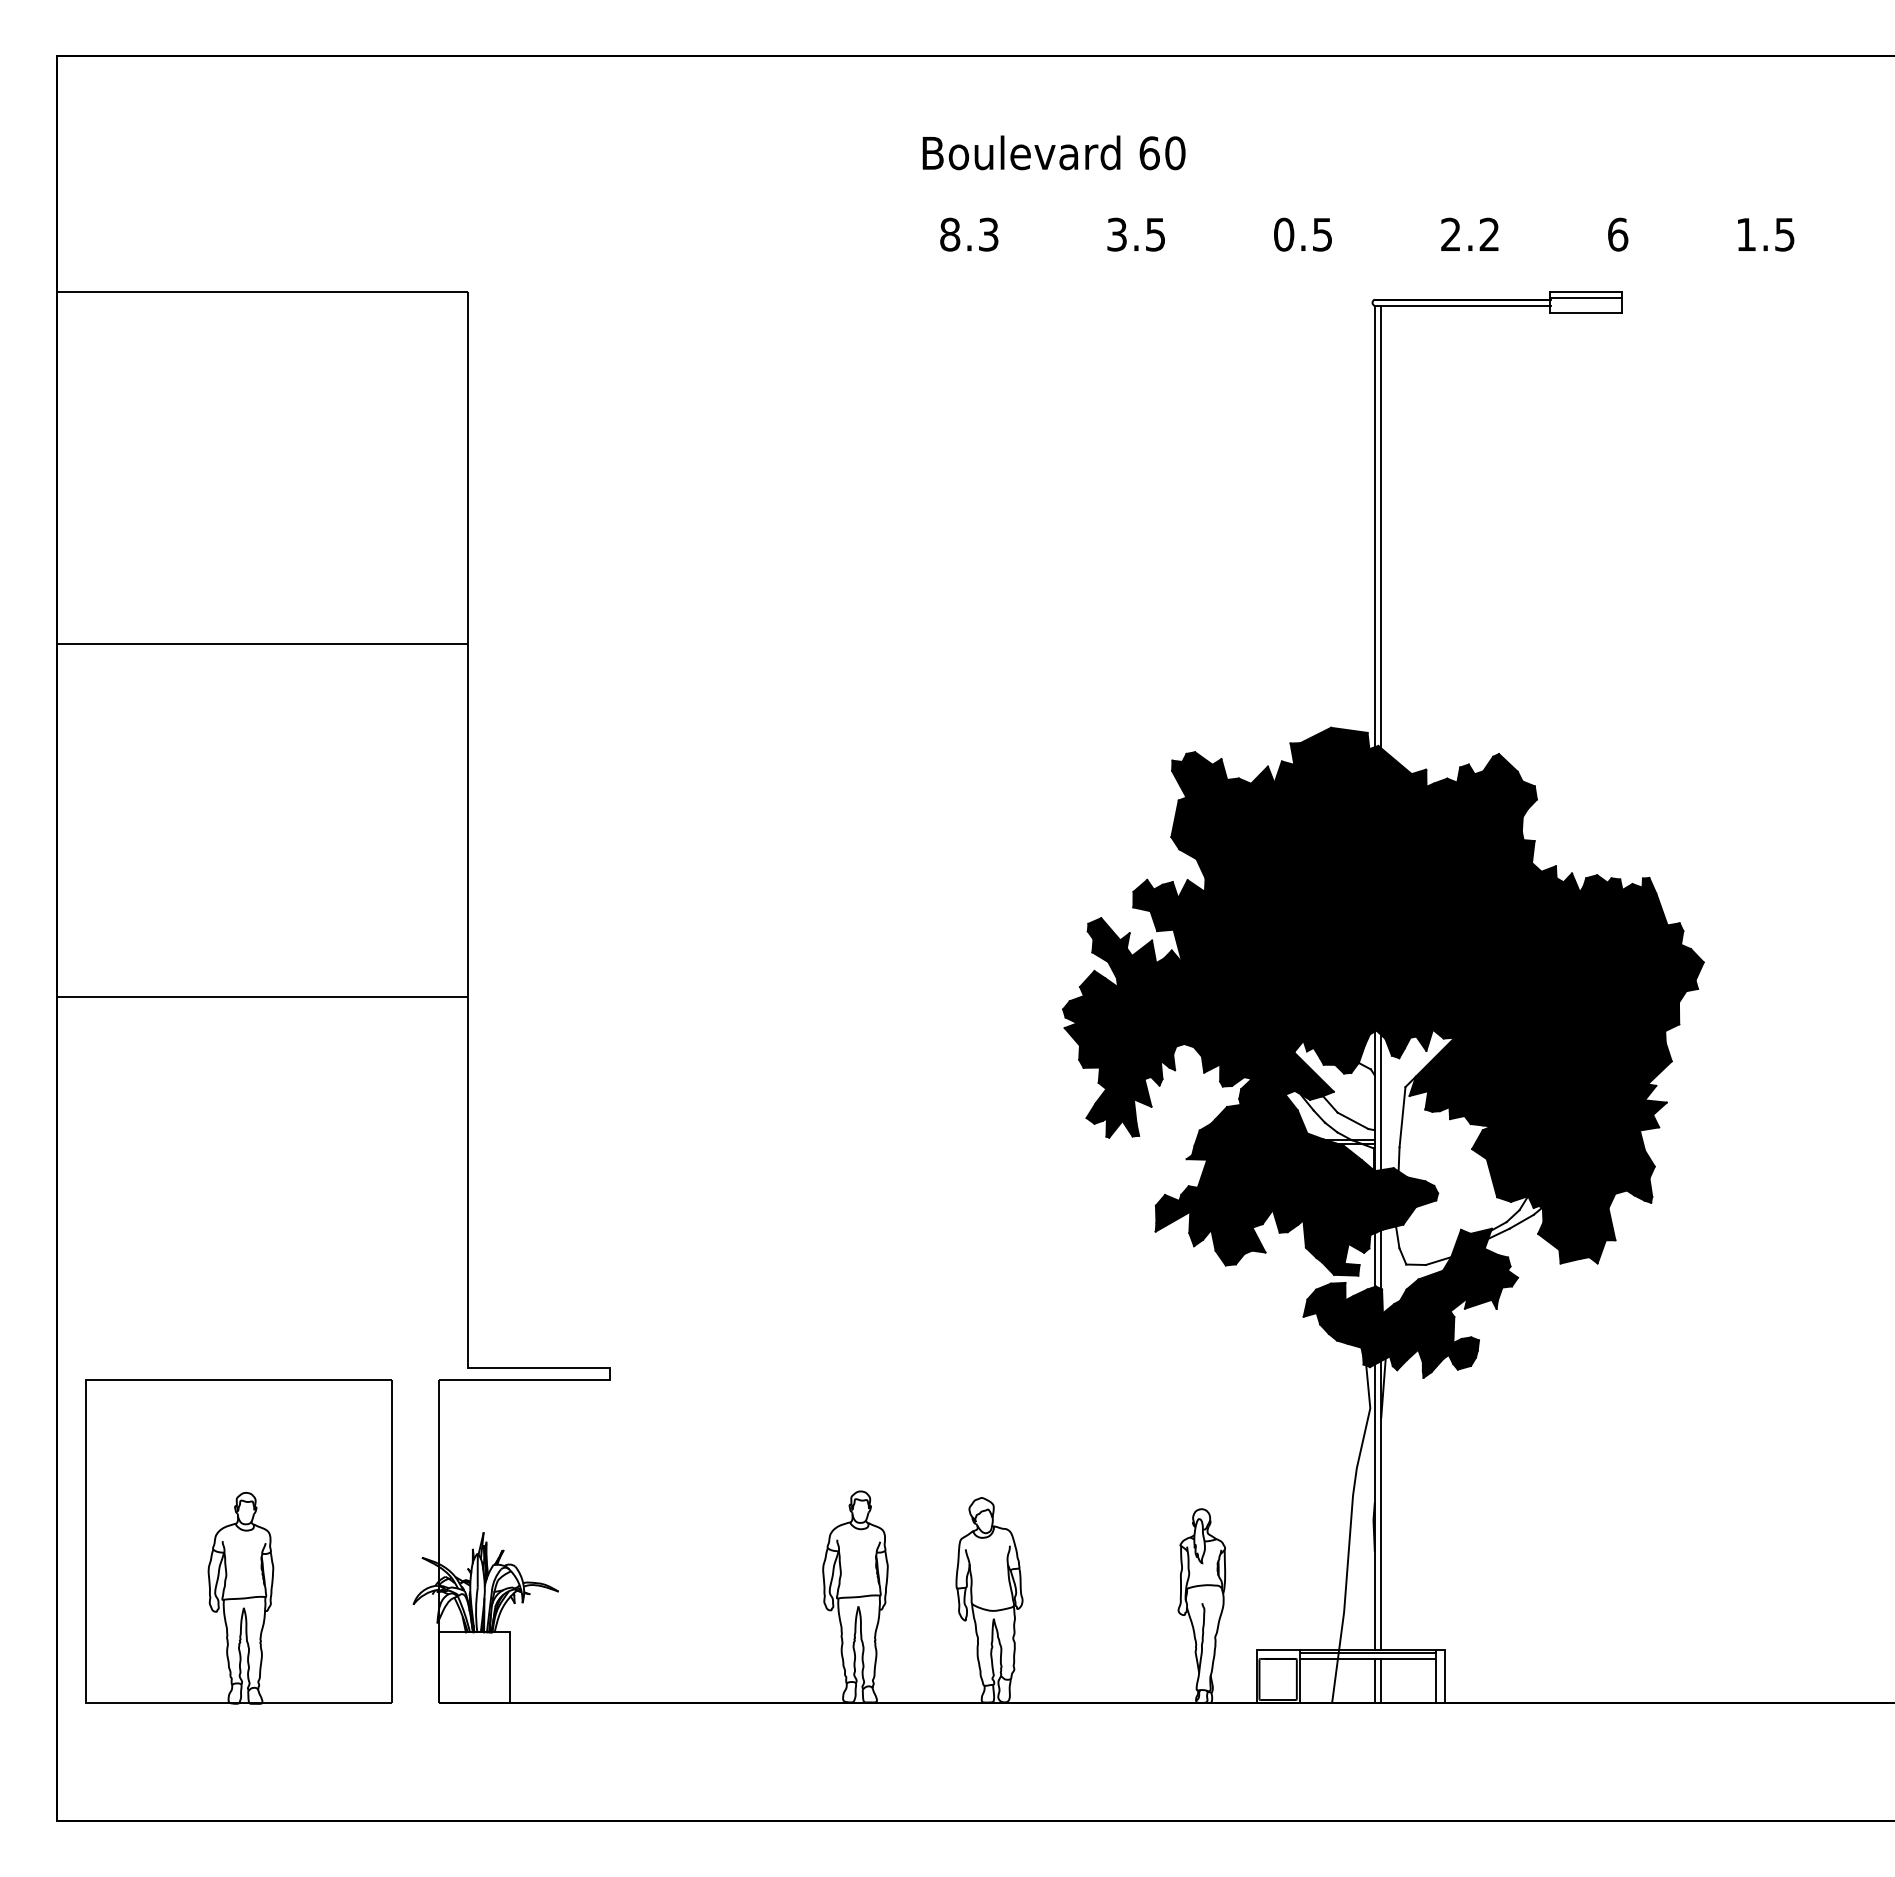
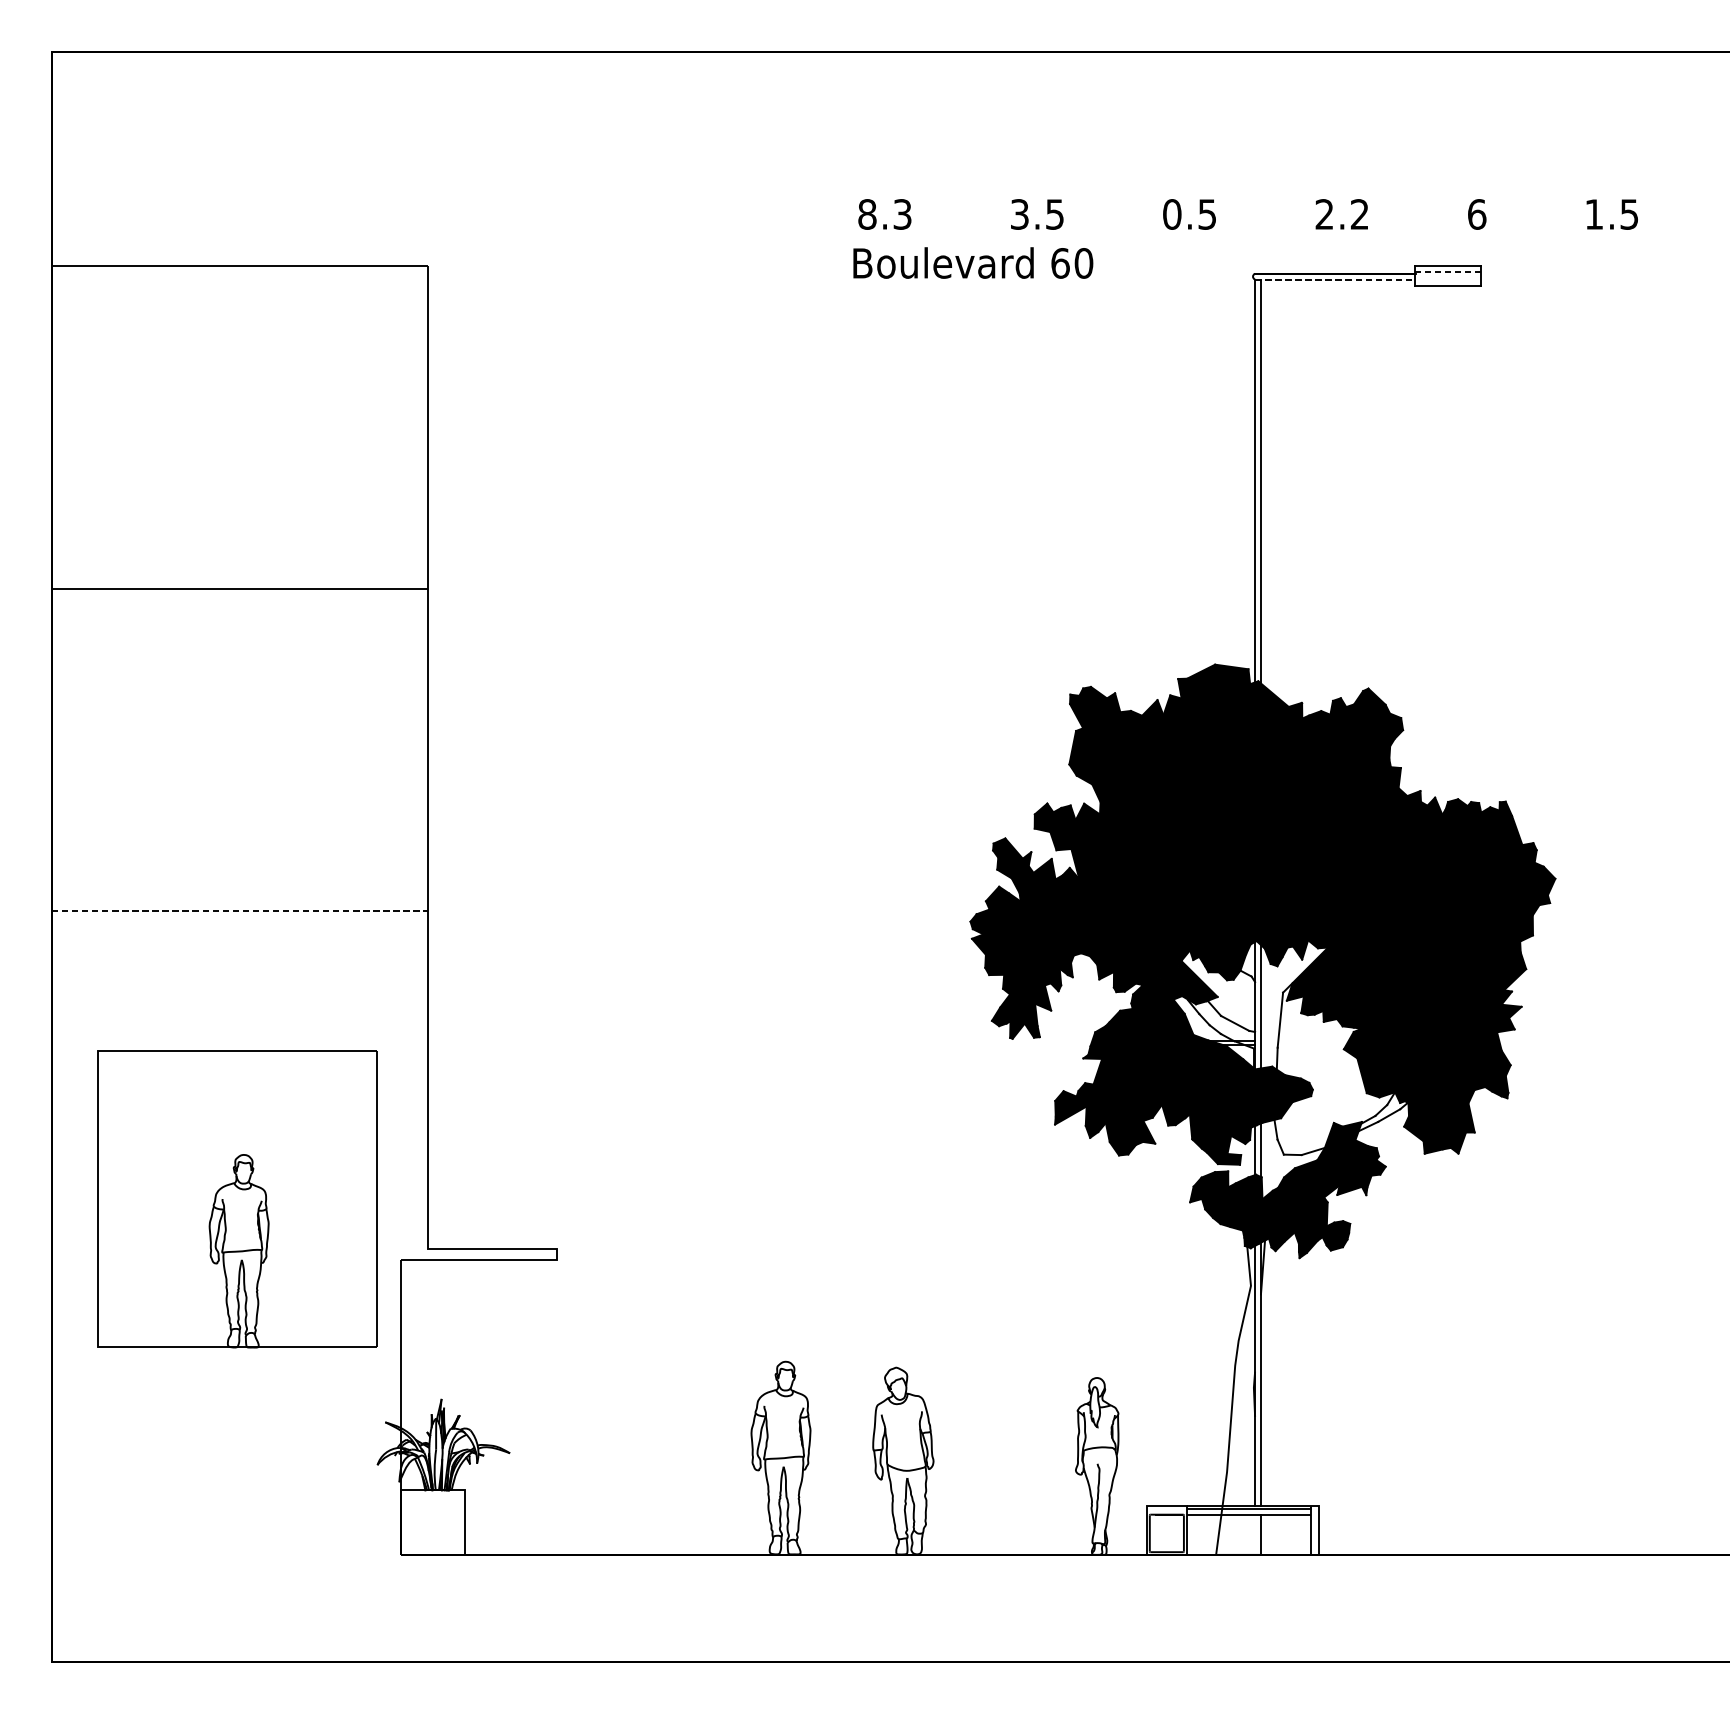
text: (1053, 152) -> (972, 262), moved
line: (1585, 297) -> (1447, 271), solid -> dashed
line: (1462, 305) -> (1335, 279), solid -> dashed
line: (262, 997) -> (239, 910), solid -> dashed
part: (238, 1541) -> (236, 1199), moved
line: (1374, 1680) -> (1254, 1534), removed

